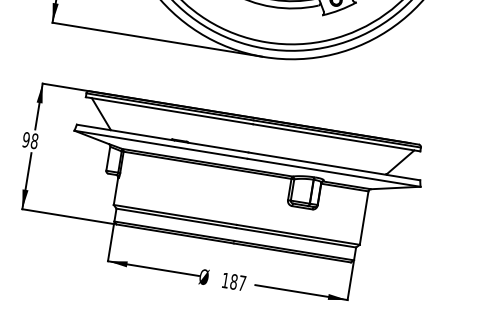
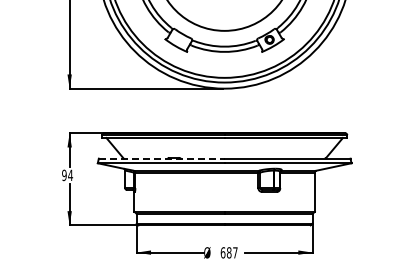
line: (162, 138) -> (161, 158), solid -> dashed
text: (34, 141) -> (70, 175), 98 -> 94
text: (224, 280) -> (222, 252), 187 -> 687

